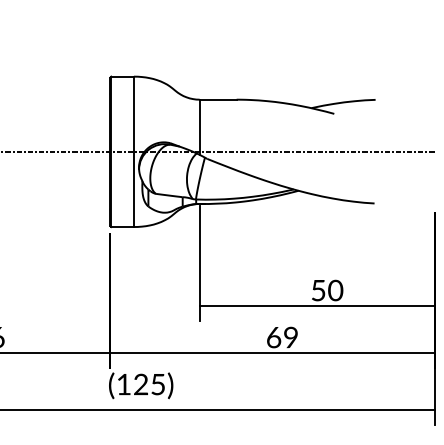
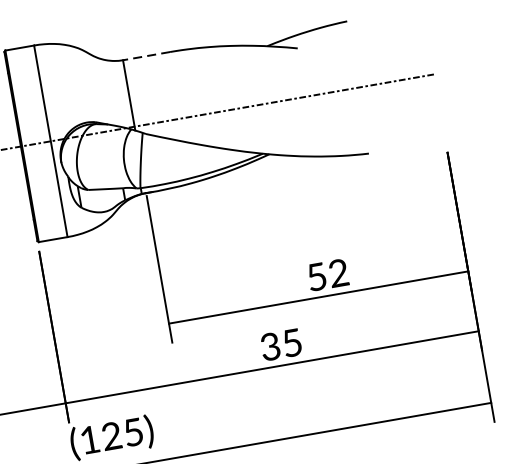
line: (217, 99) -> (145, 56), solid -> dashed
text: (335, 290) -> (338, 273), 50 -> 52
text: (282, 337) -> (281, 344), 69 -> 35

